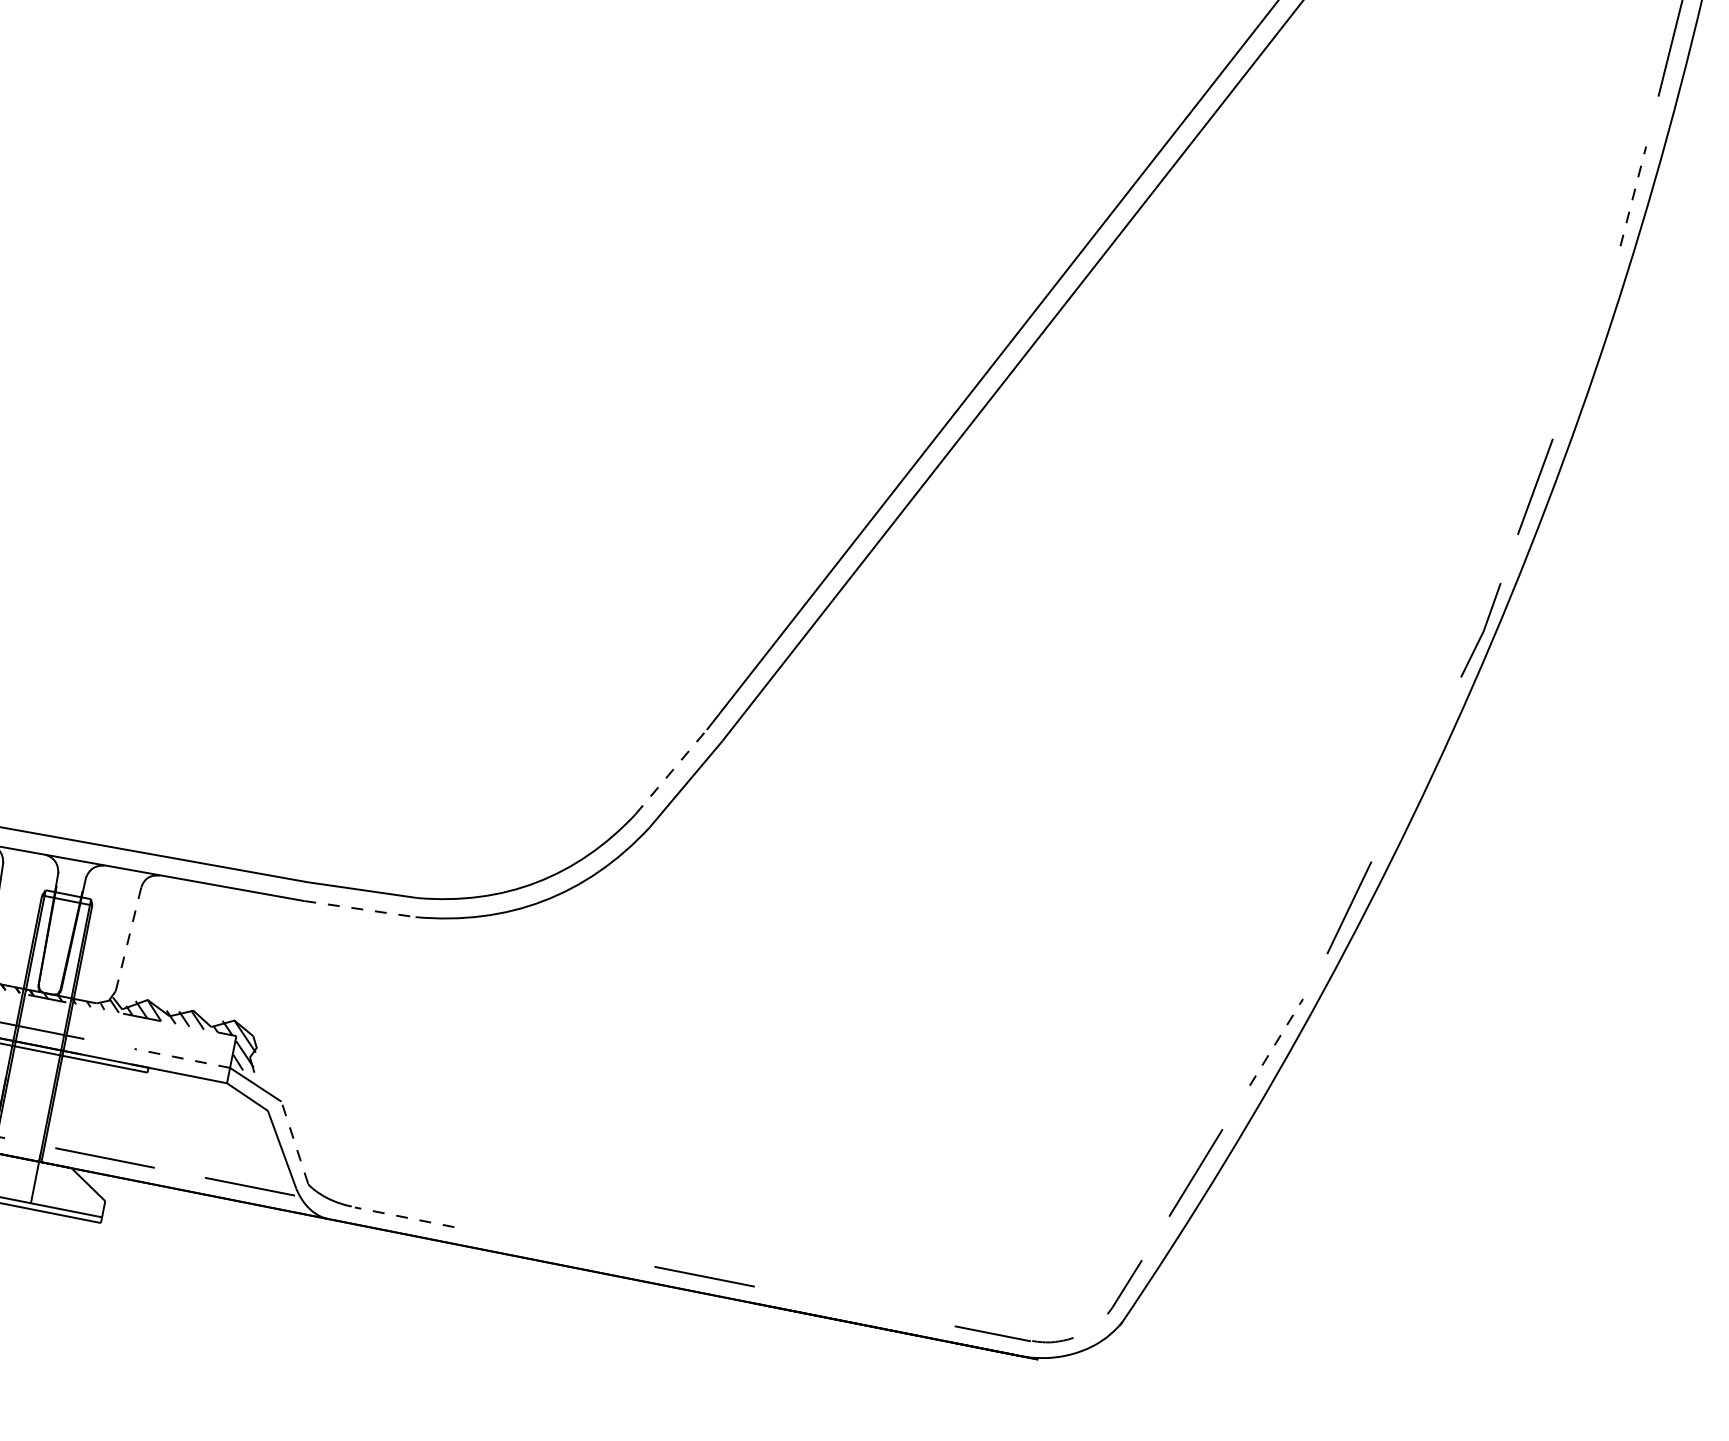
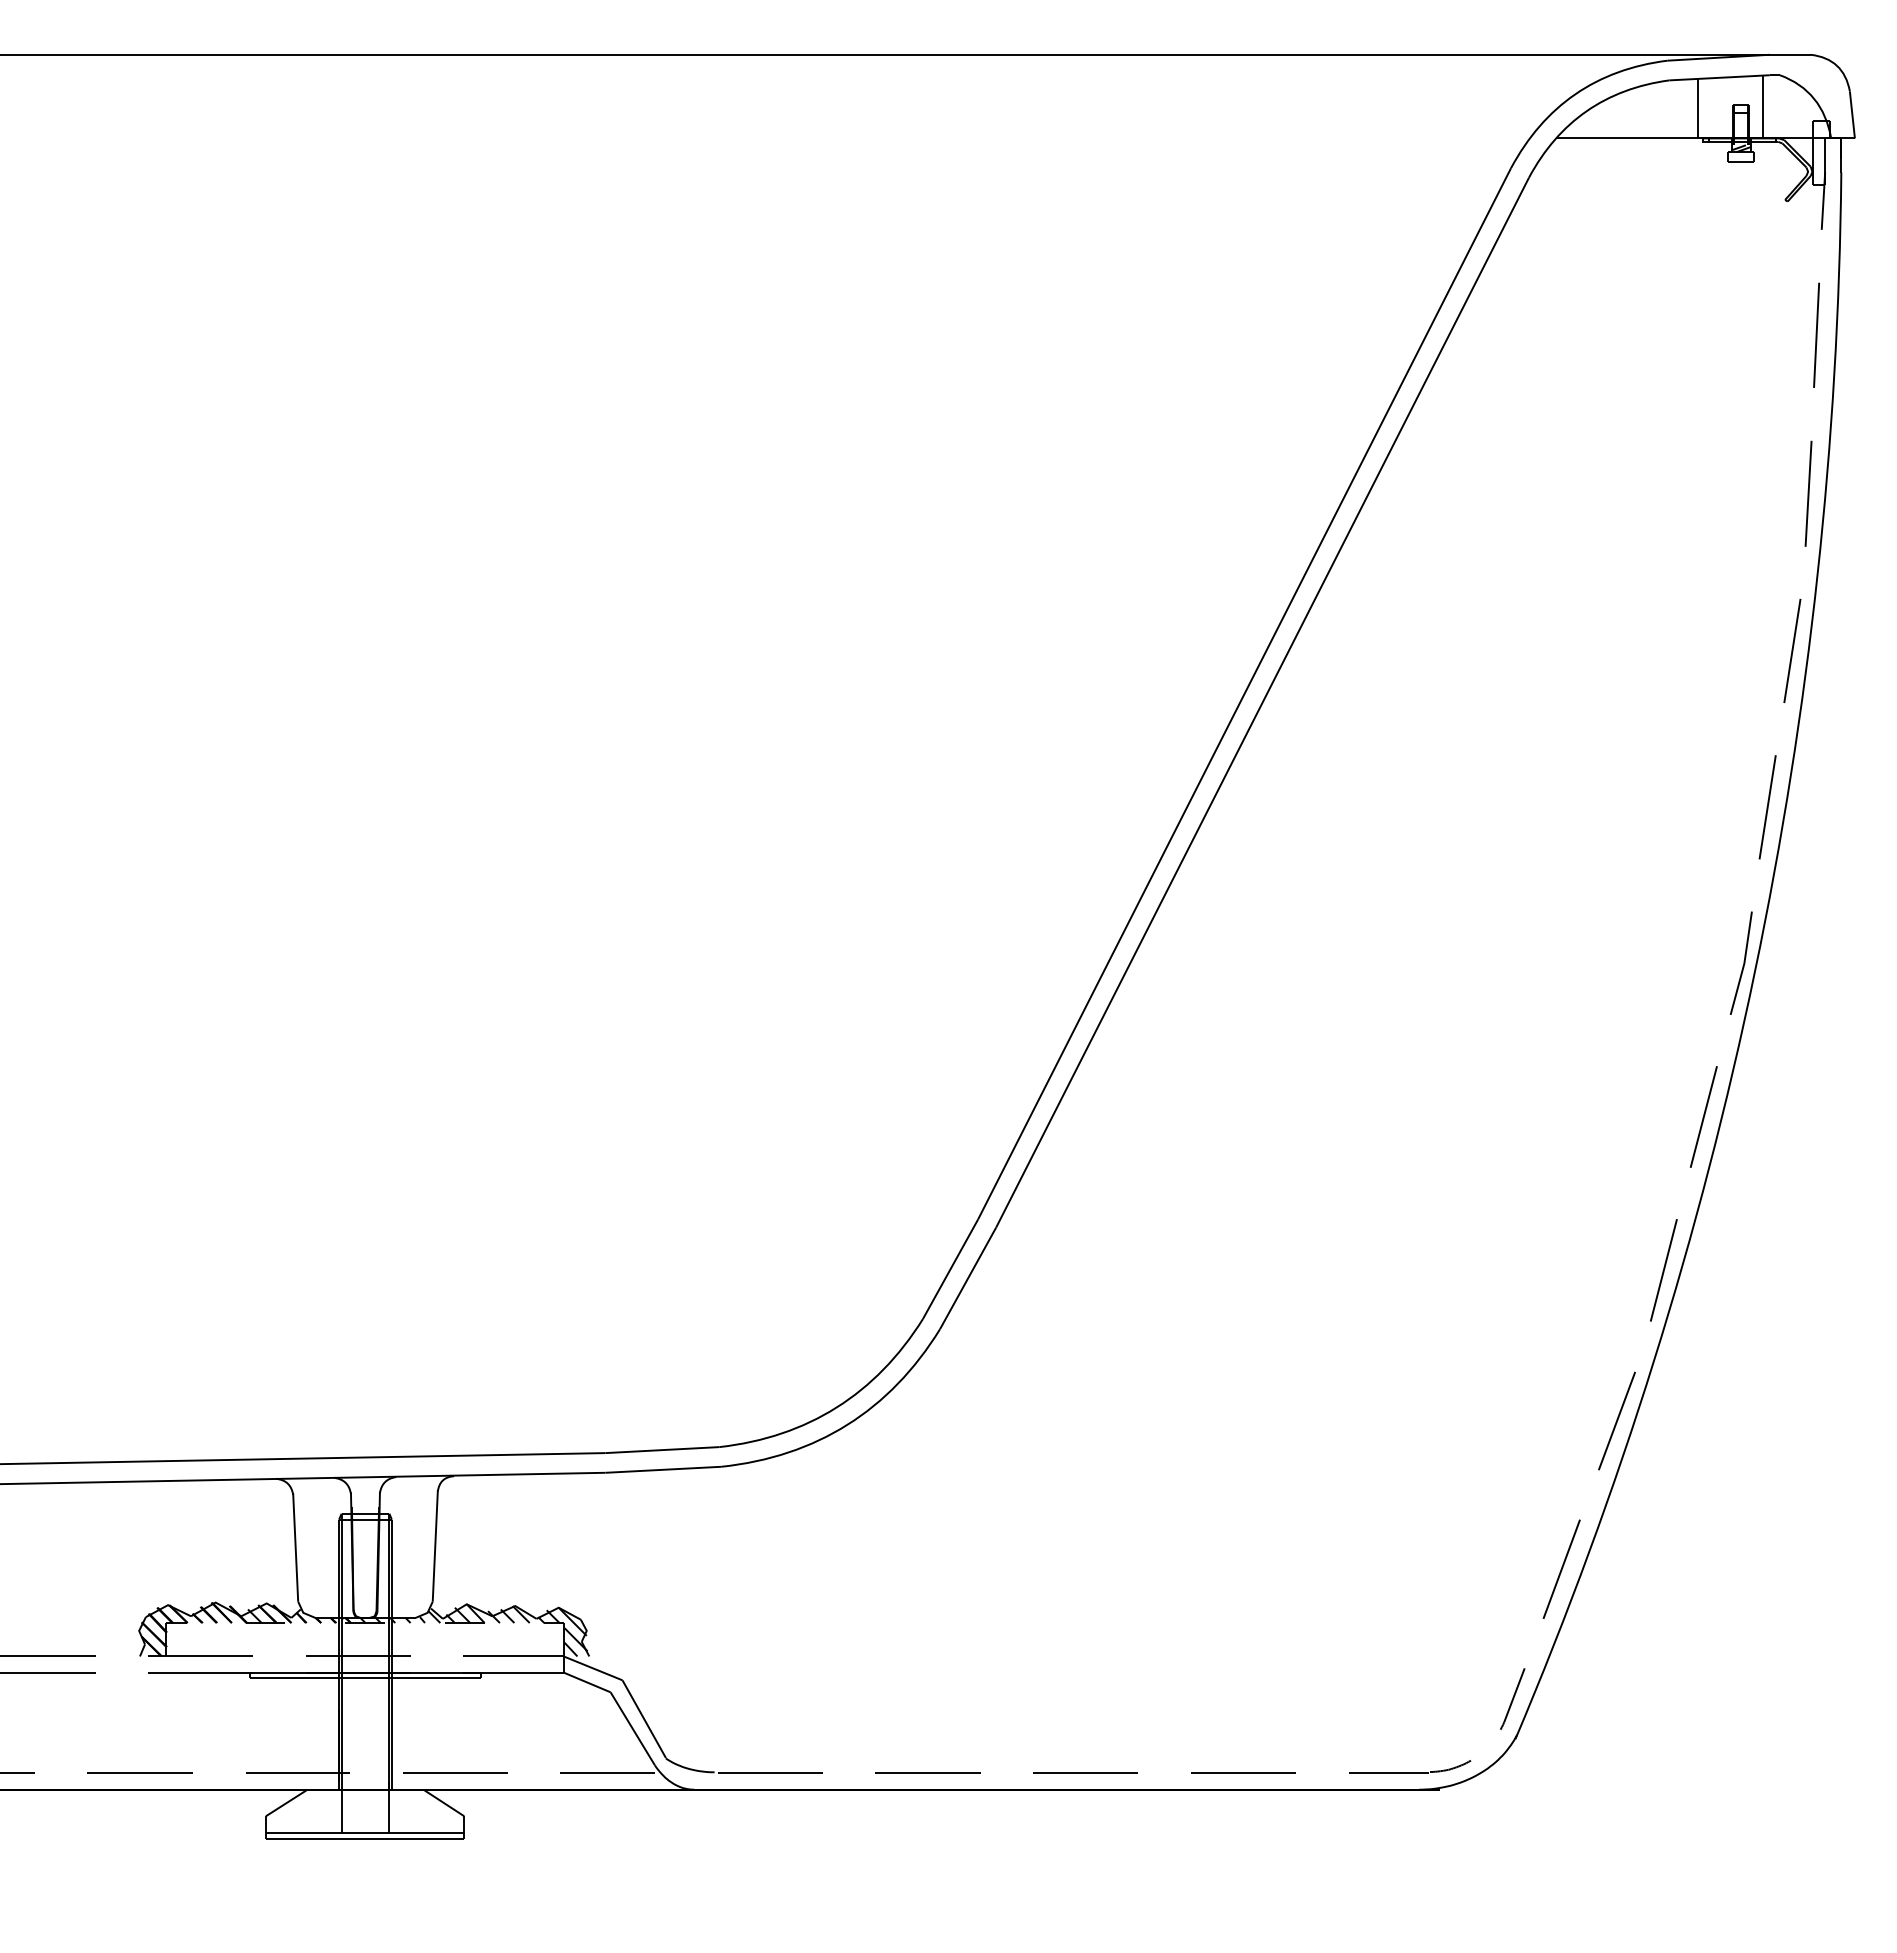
line: (1633, 196) -> (1808, 493), dashed -> solid
line: (1588, 342) -> (1792, 650), added
line: (1416, 768) -> (1703, 1116), added
line: (671, 771) -> (950, 1268), dashed -> solid
line: (360, 908) -> (663, 1469), dashed -> solid
line: (128, 938) -> (435, 1545), dashed -> solid
line: (1277, 1041) -> (1617, 1420), dashed -> solid
line: (182, 1058) -> (513, 1656), dashed -> solid
line: (295, 1143) -> (644, 1719), dashed -> solid
line: (403, 1217) -> (769, 1772), dashed -> solid
line: (554, 1246) -> (927, 1772), added
line: (854, 1306) -> (1243, 1772), added

